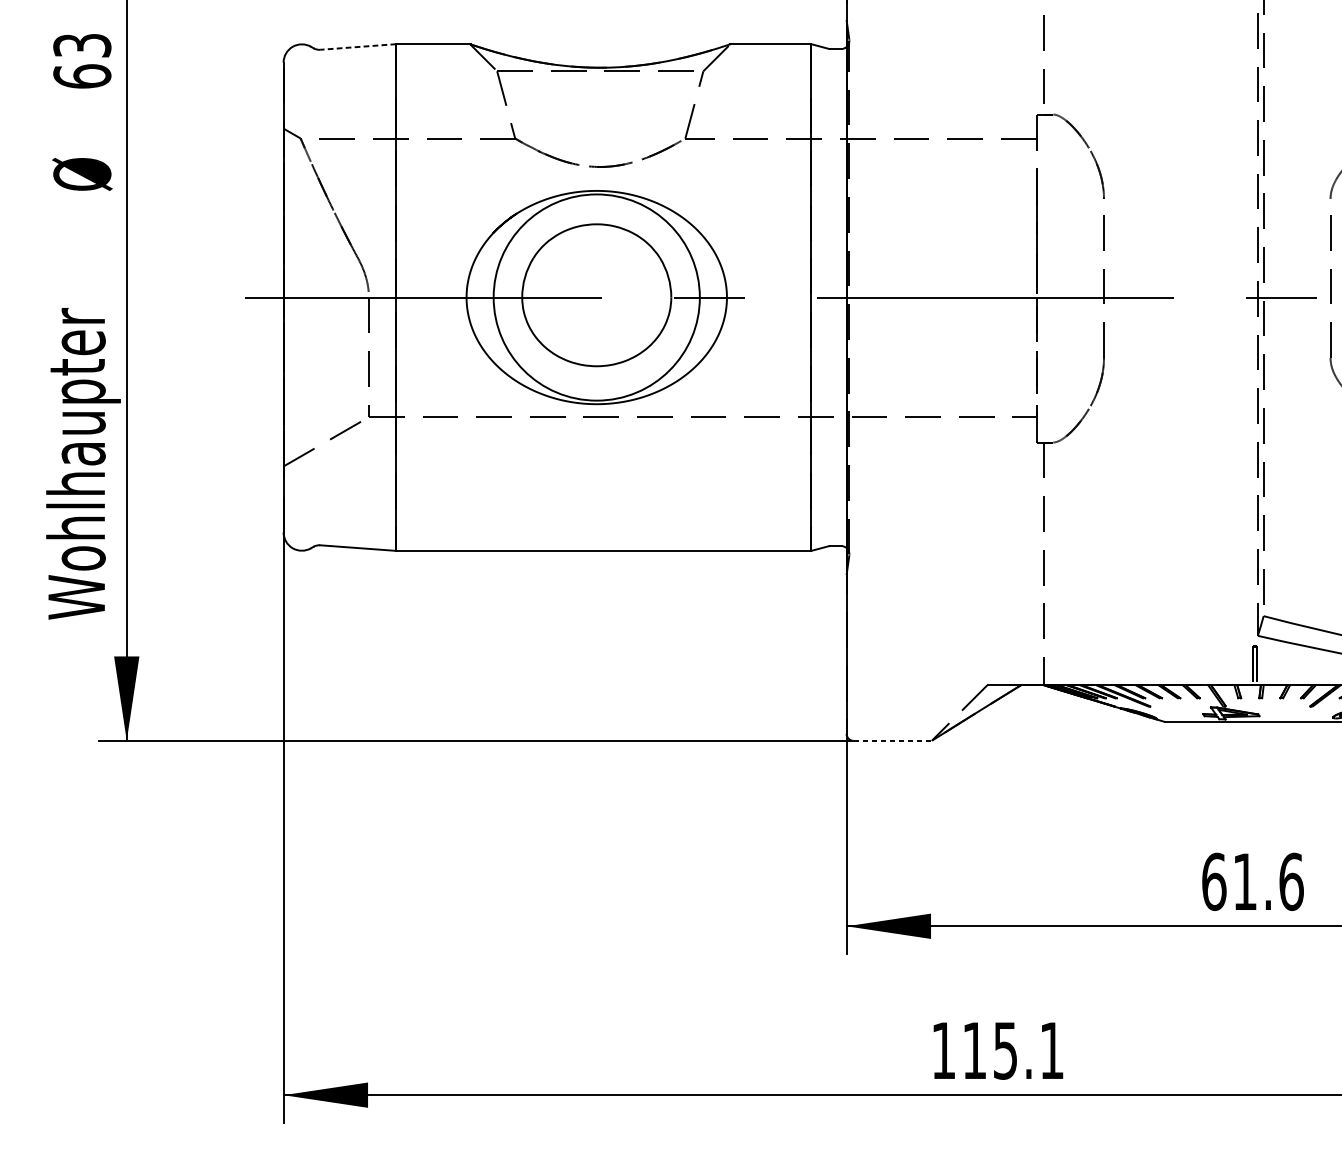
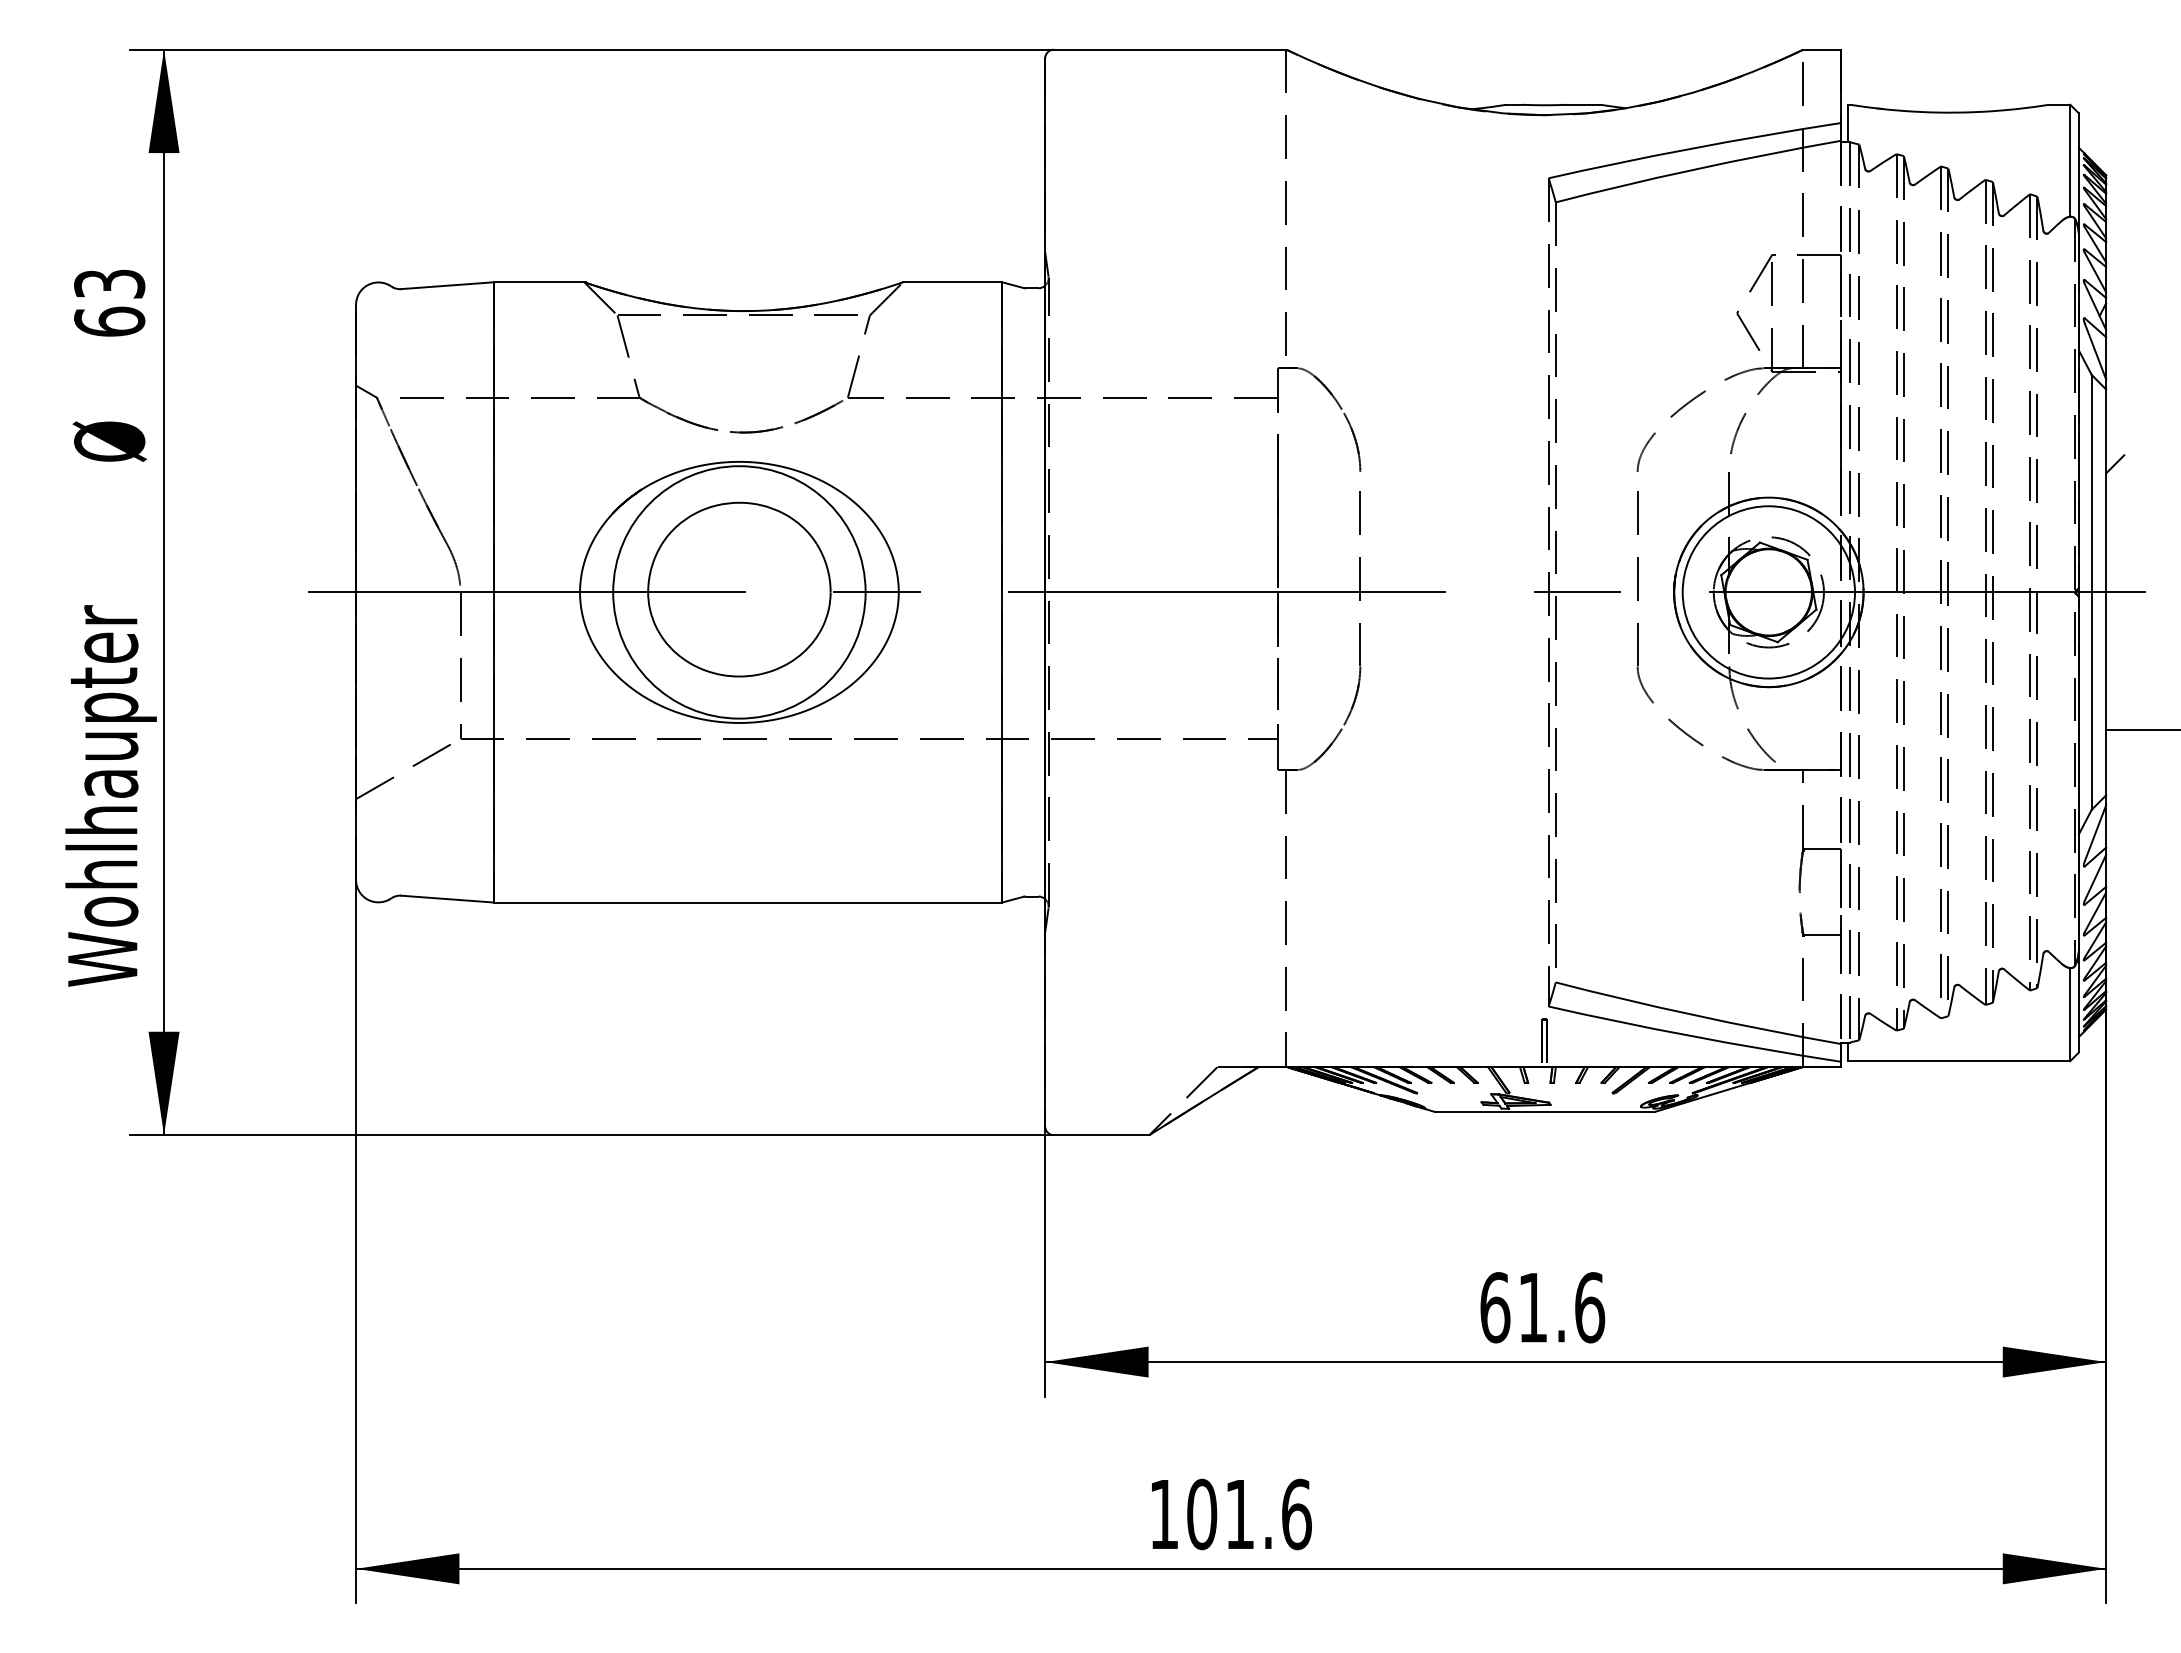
line: (358, 46) -> (447, 285), dashed -> solid
line: (893, 741) -> (1102, 1135), dashed -> solid
text: (1013, 1050) -> (1249, 1514), 115.1 -> 101.6

